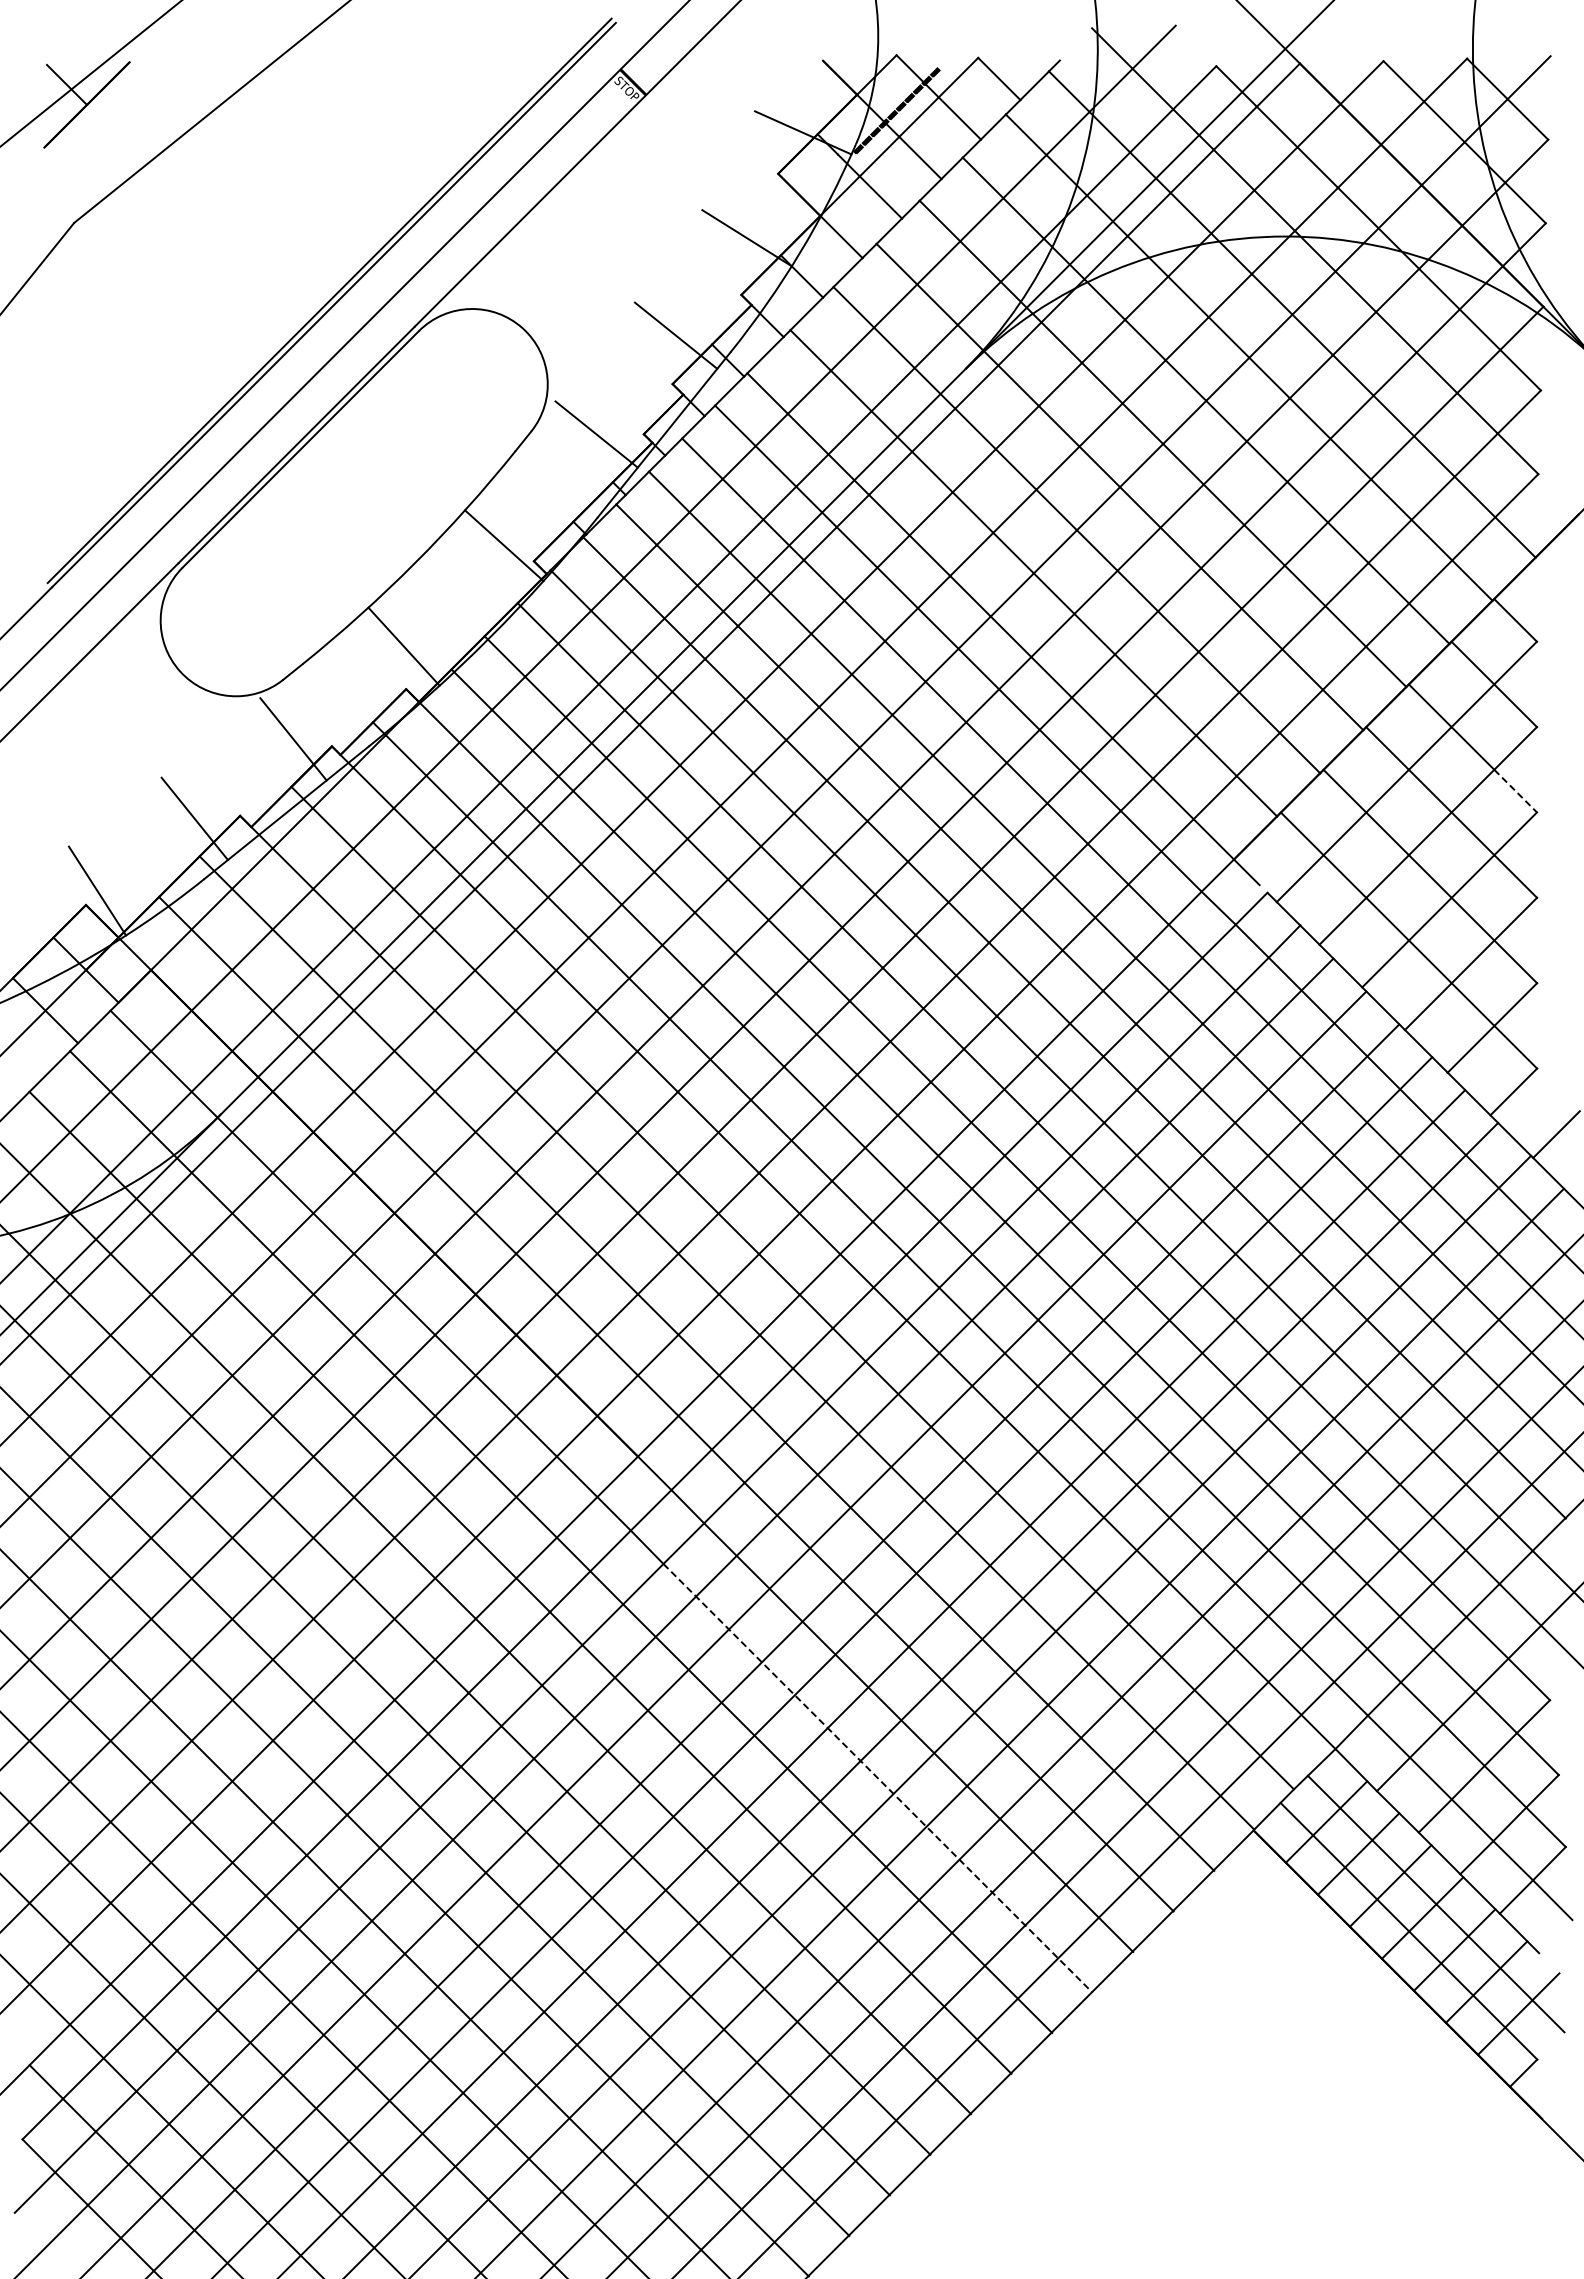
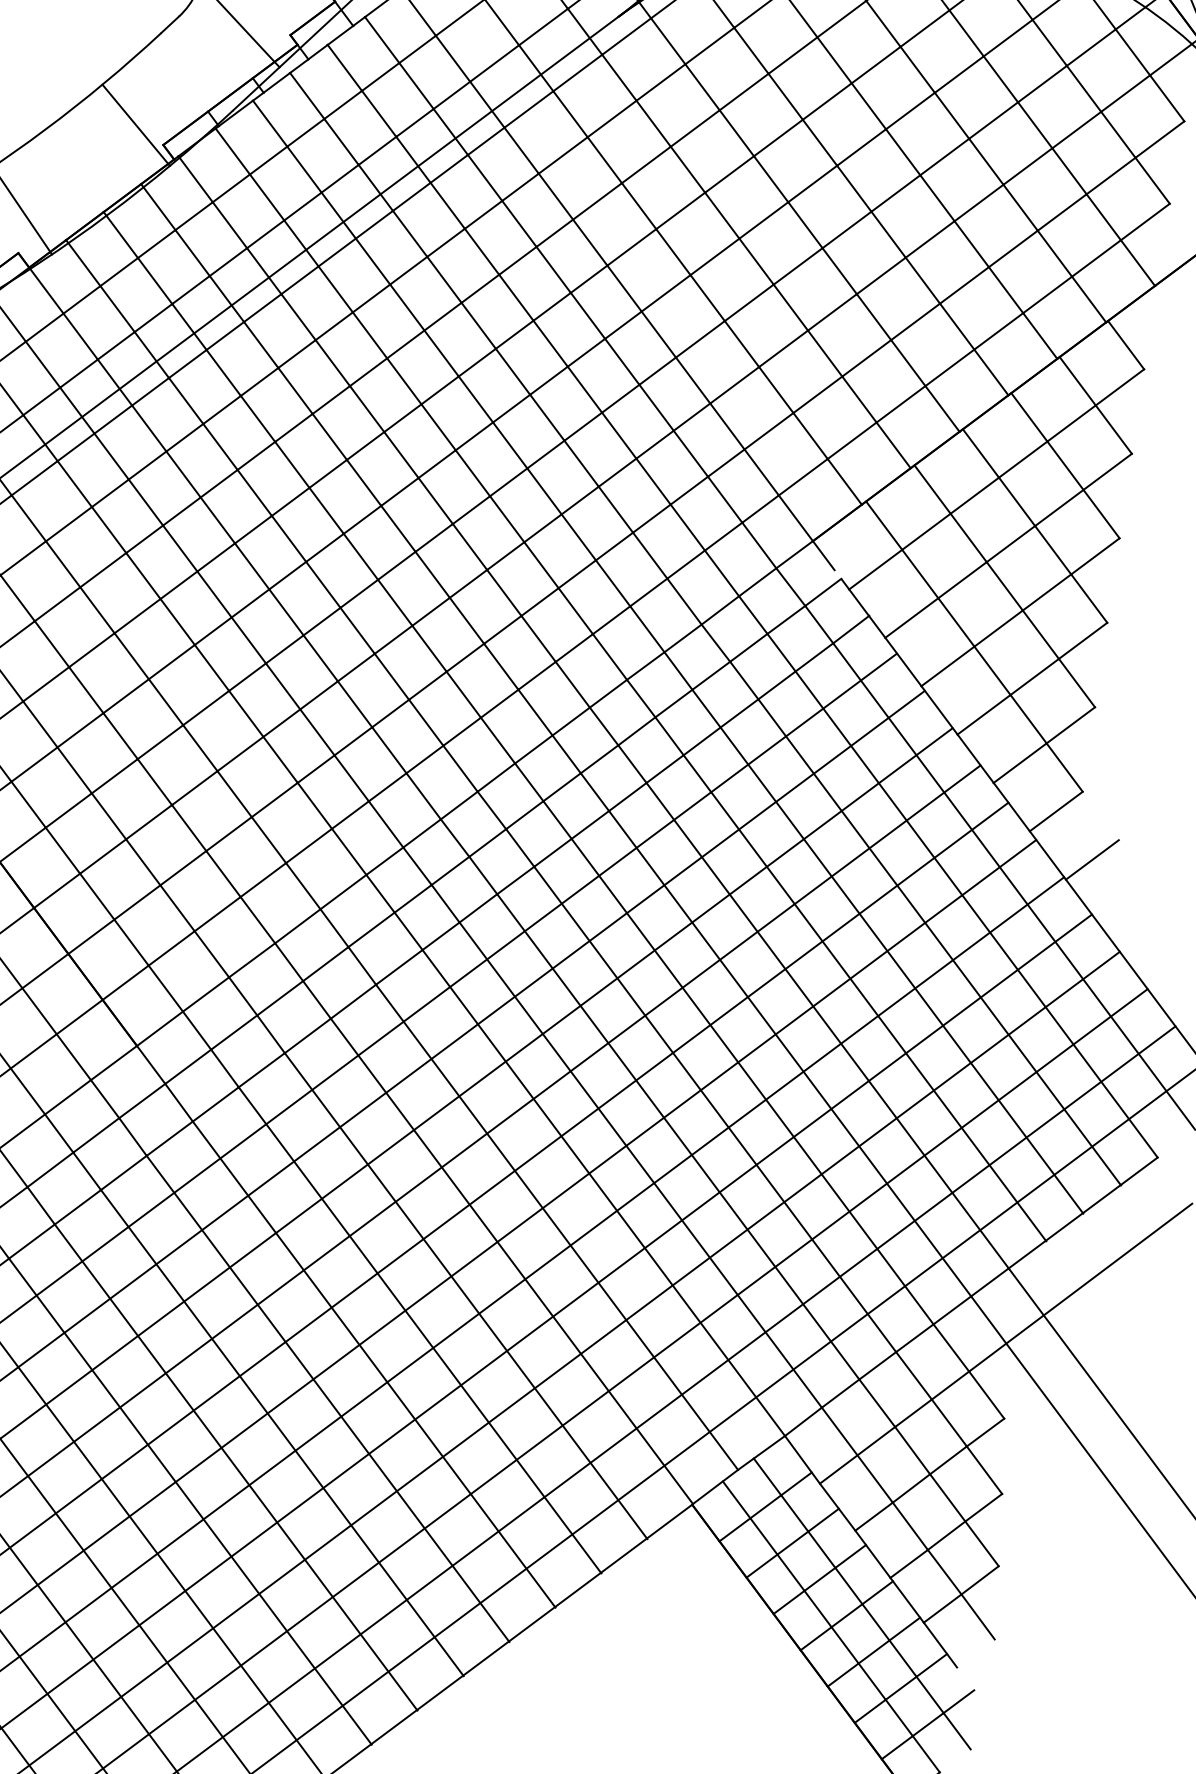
line: (1516, 791) -> (1102, 514), dashed -> solid
line: (878, 1778) -> (328, 1399), dashed -> solid

